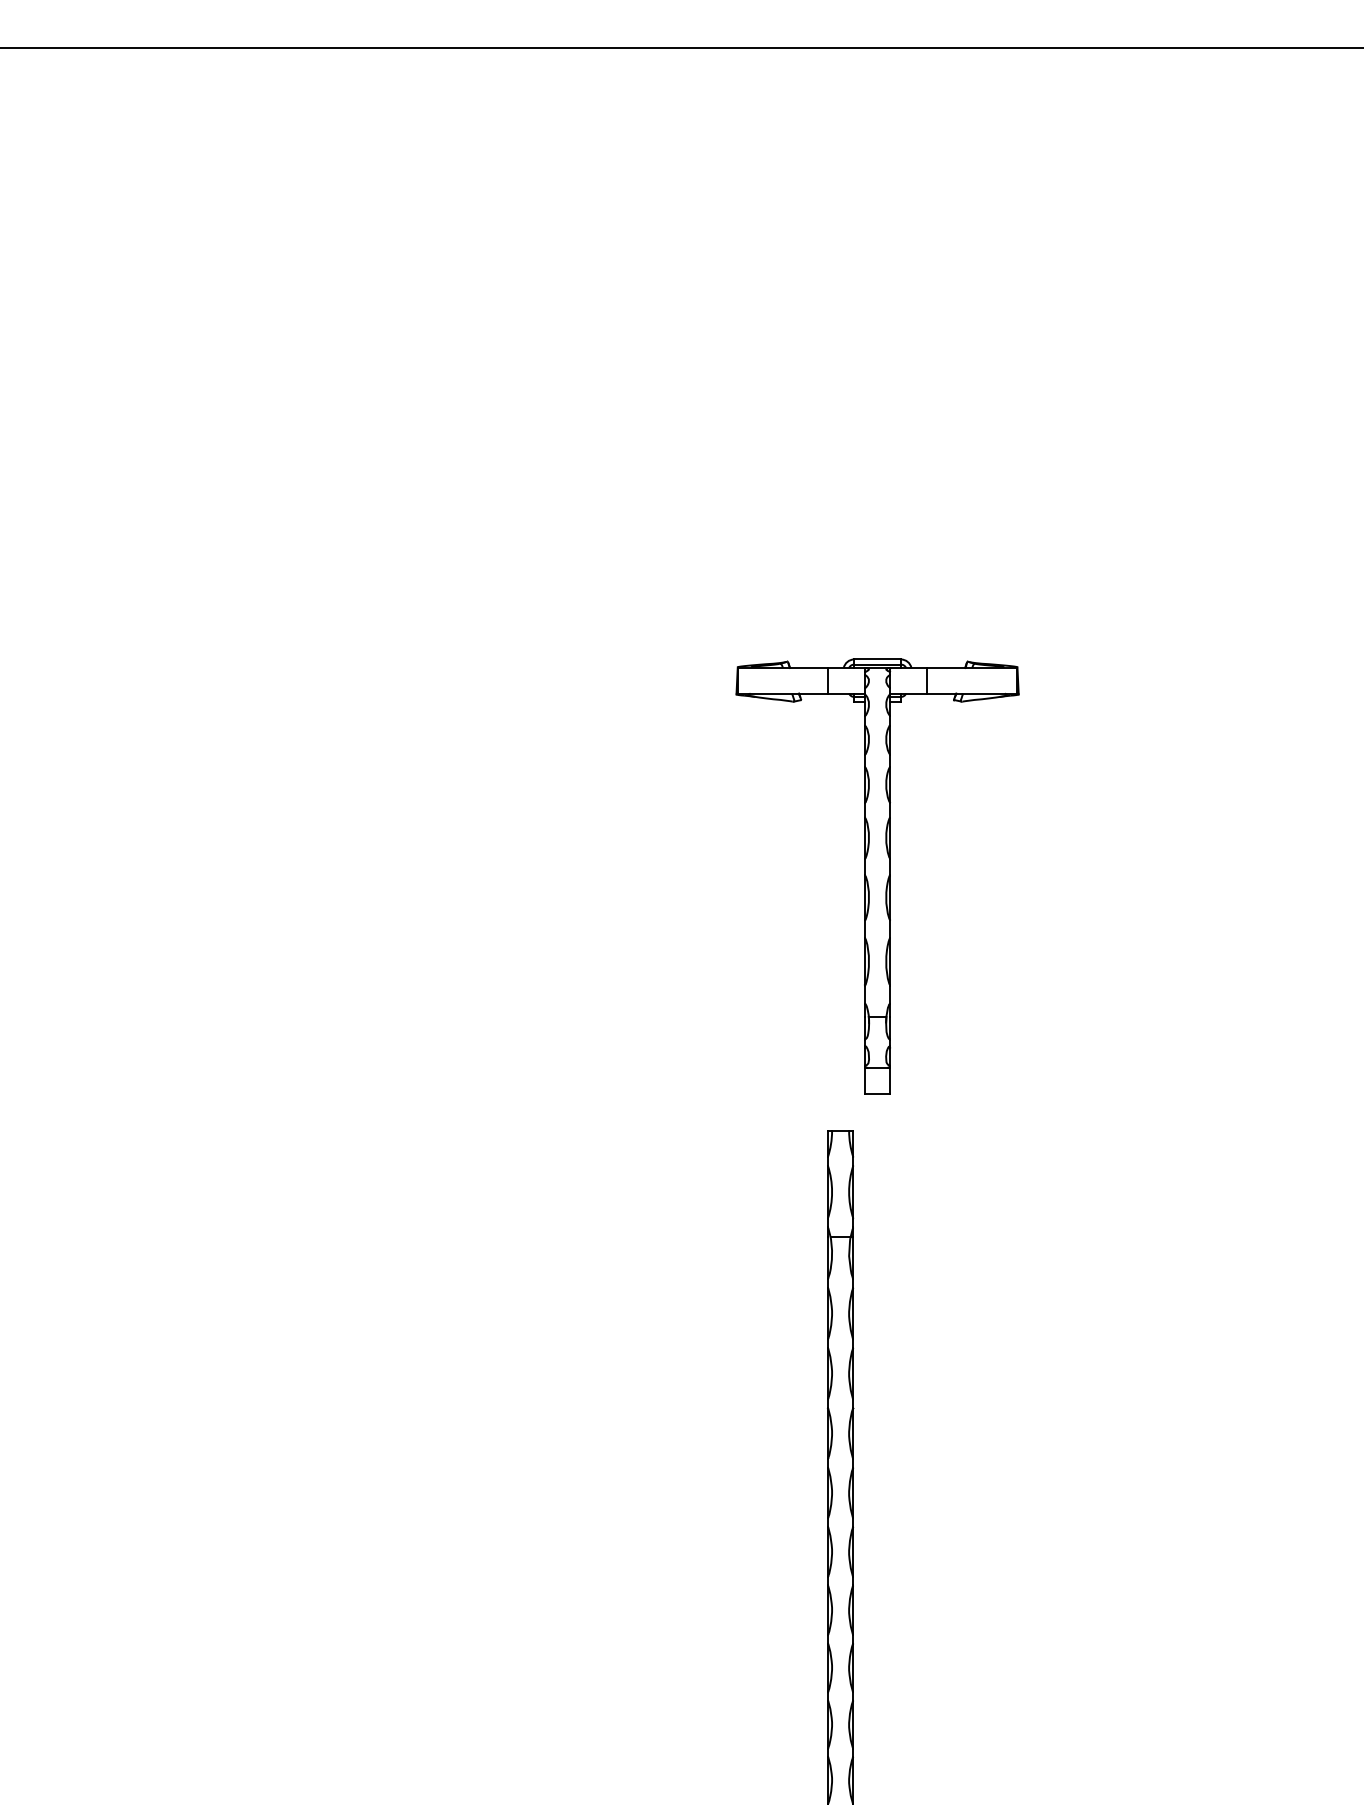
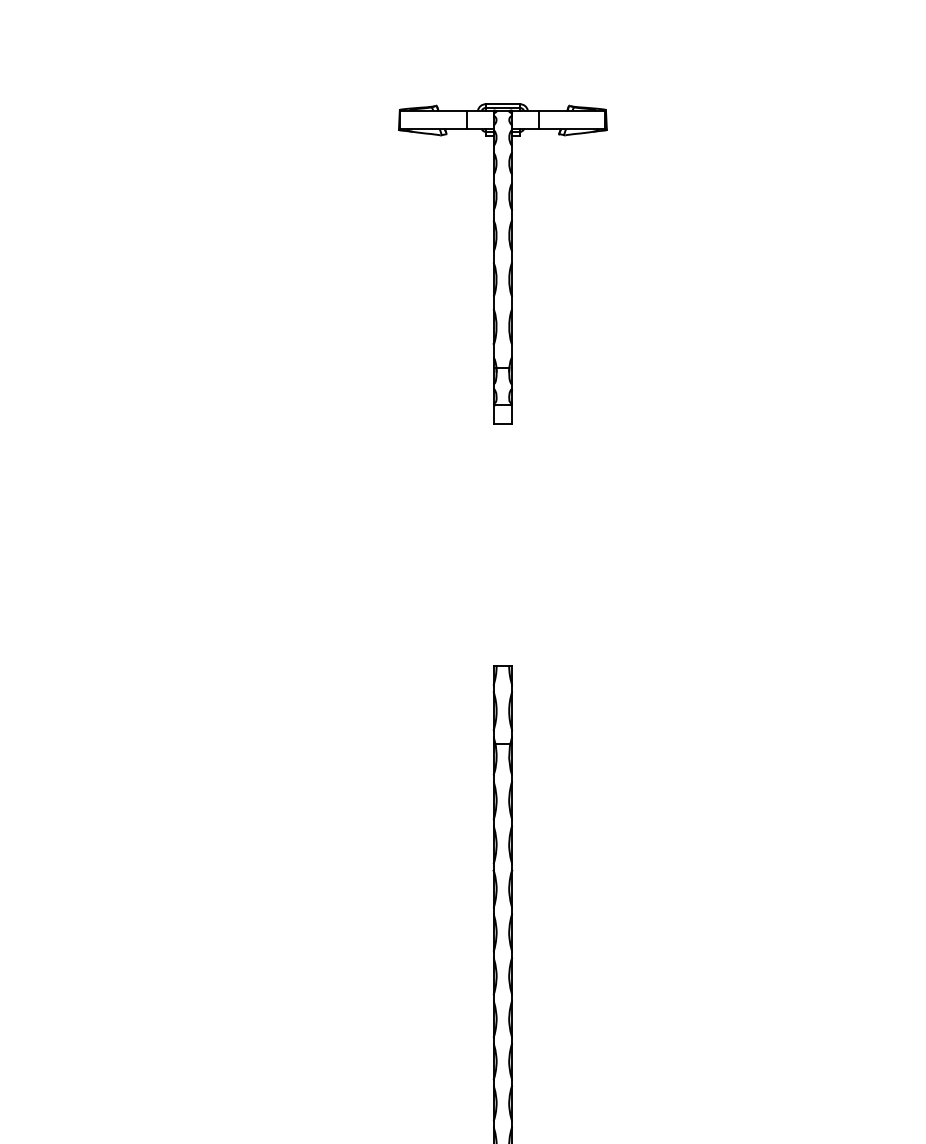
part: (877, 876) -> (502, 264), moved

